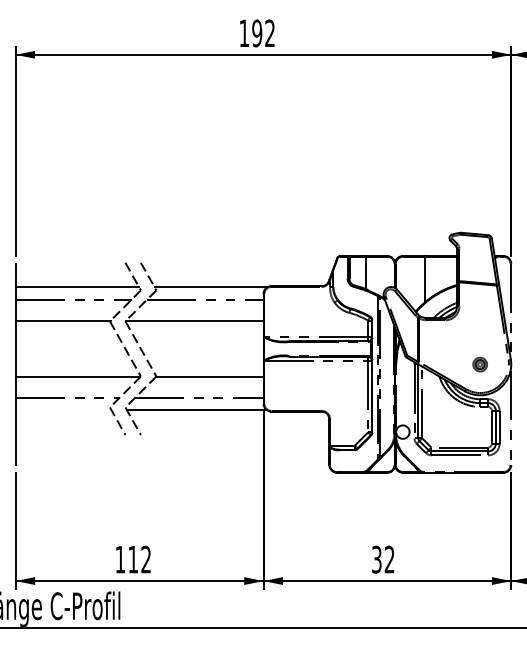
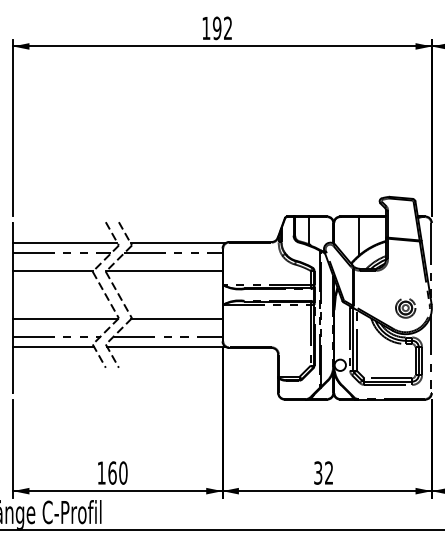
part: (479, 364) -> (405, 308), size x1.67
line: (63, 410) -> (53, 347), added
text: (139, 559) -> (117, 472), 112 -> 160

